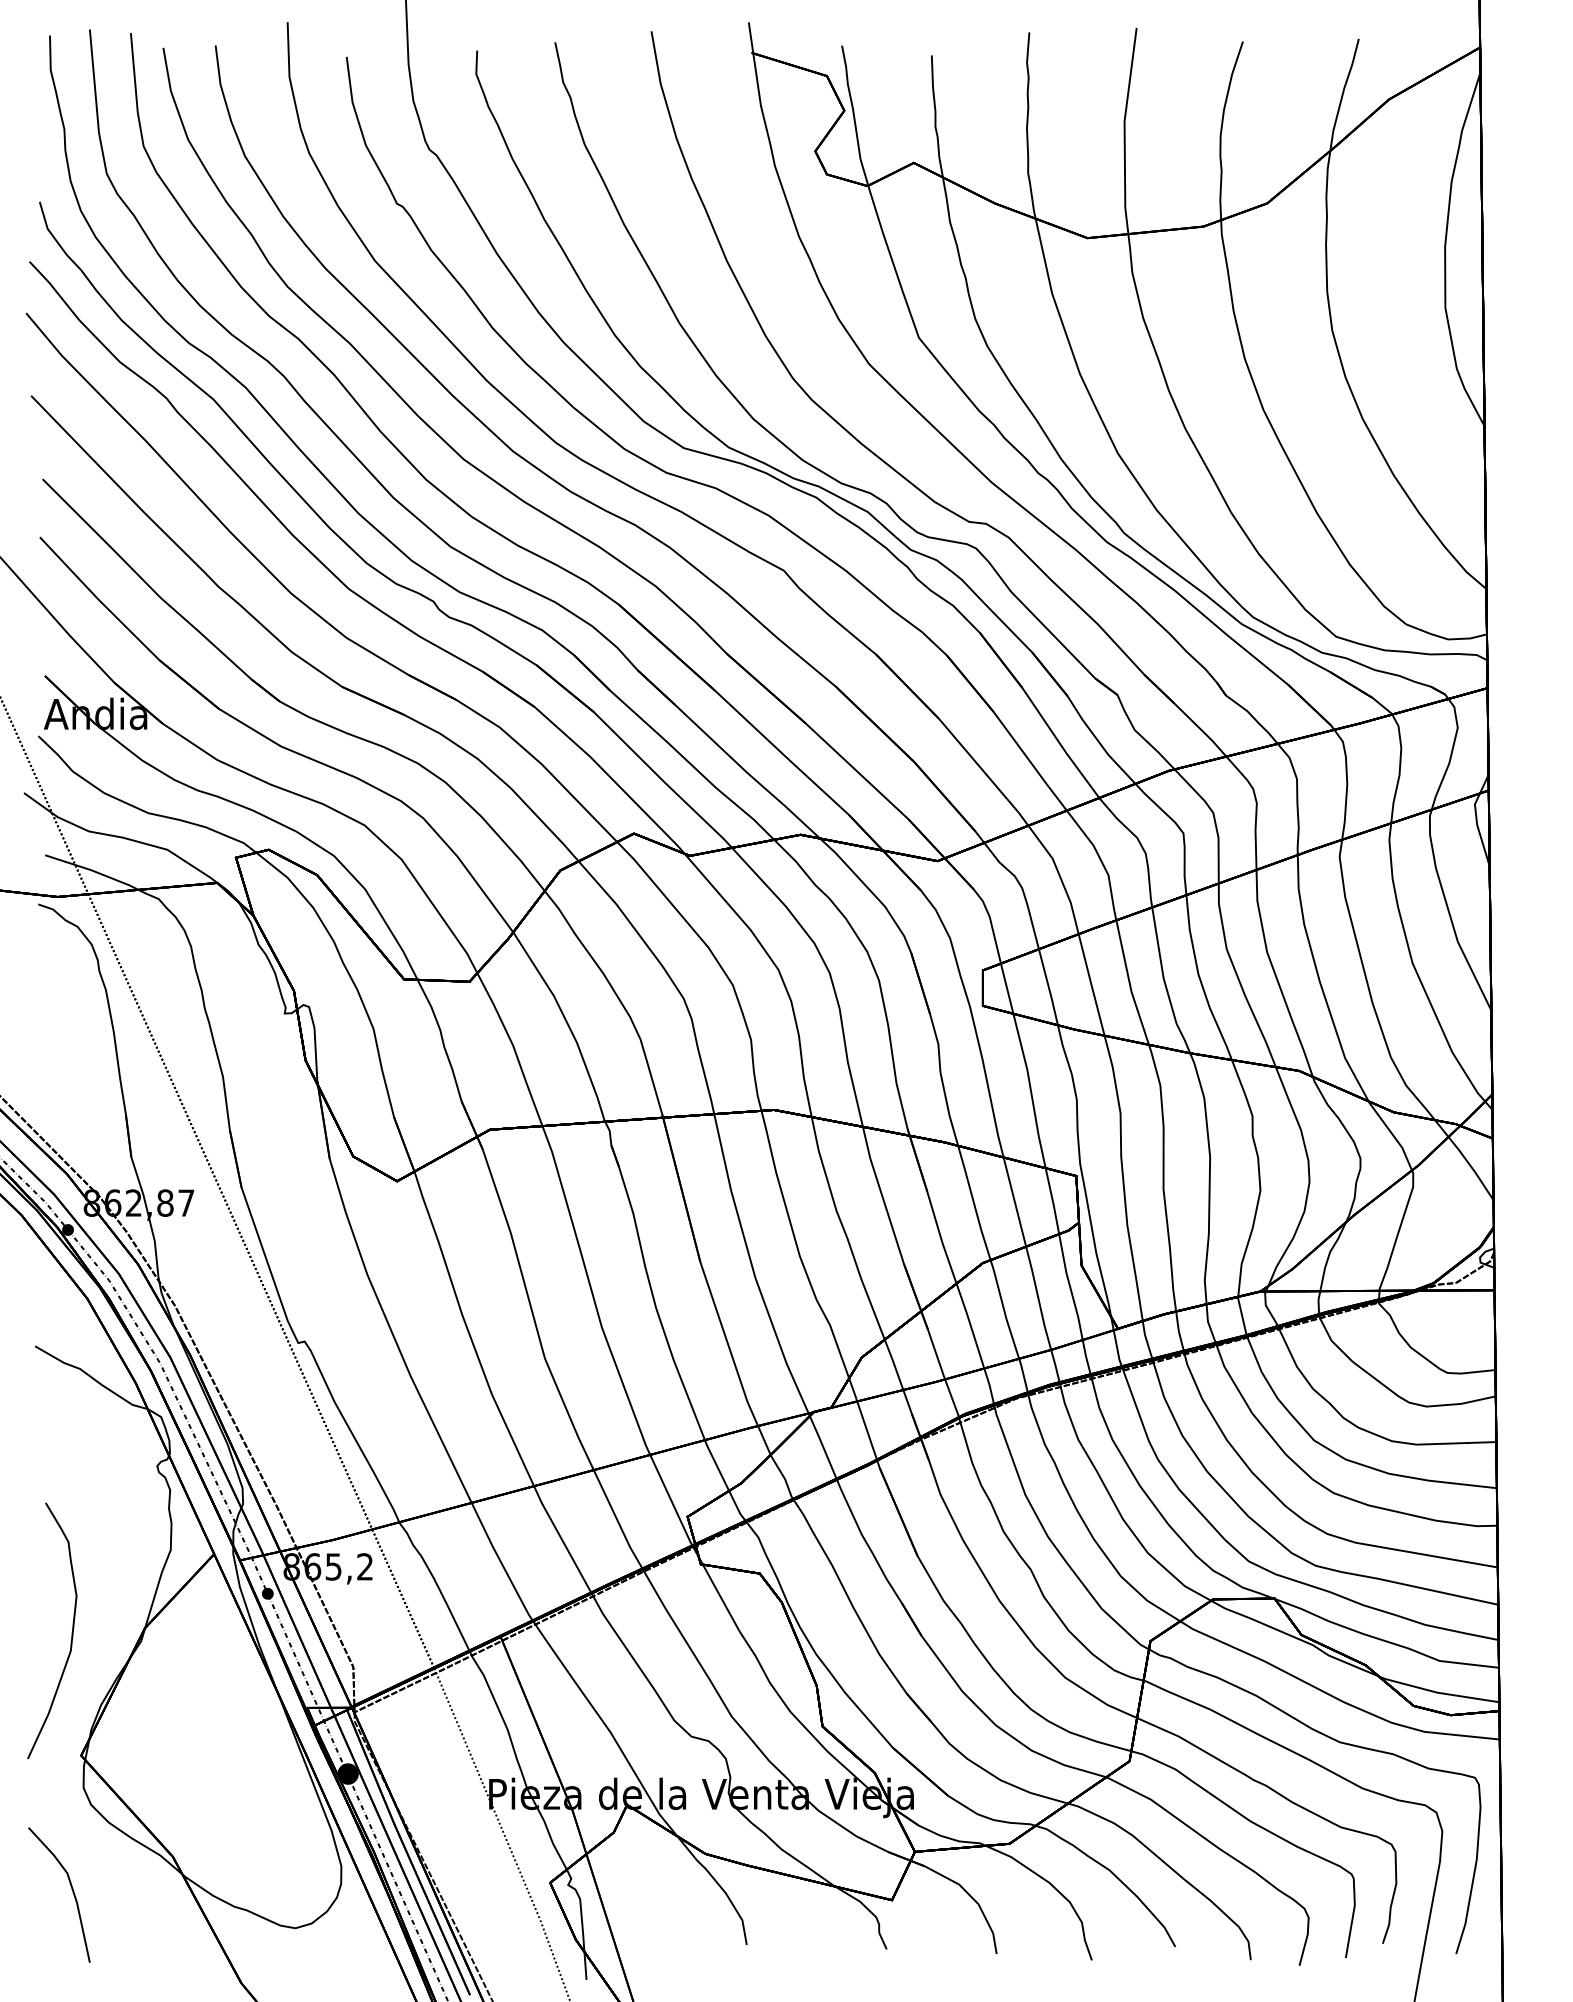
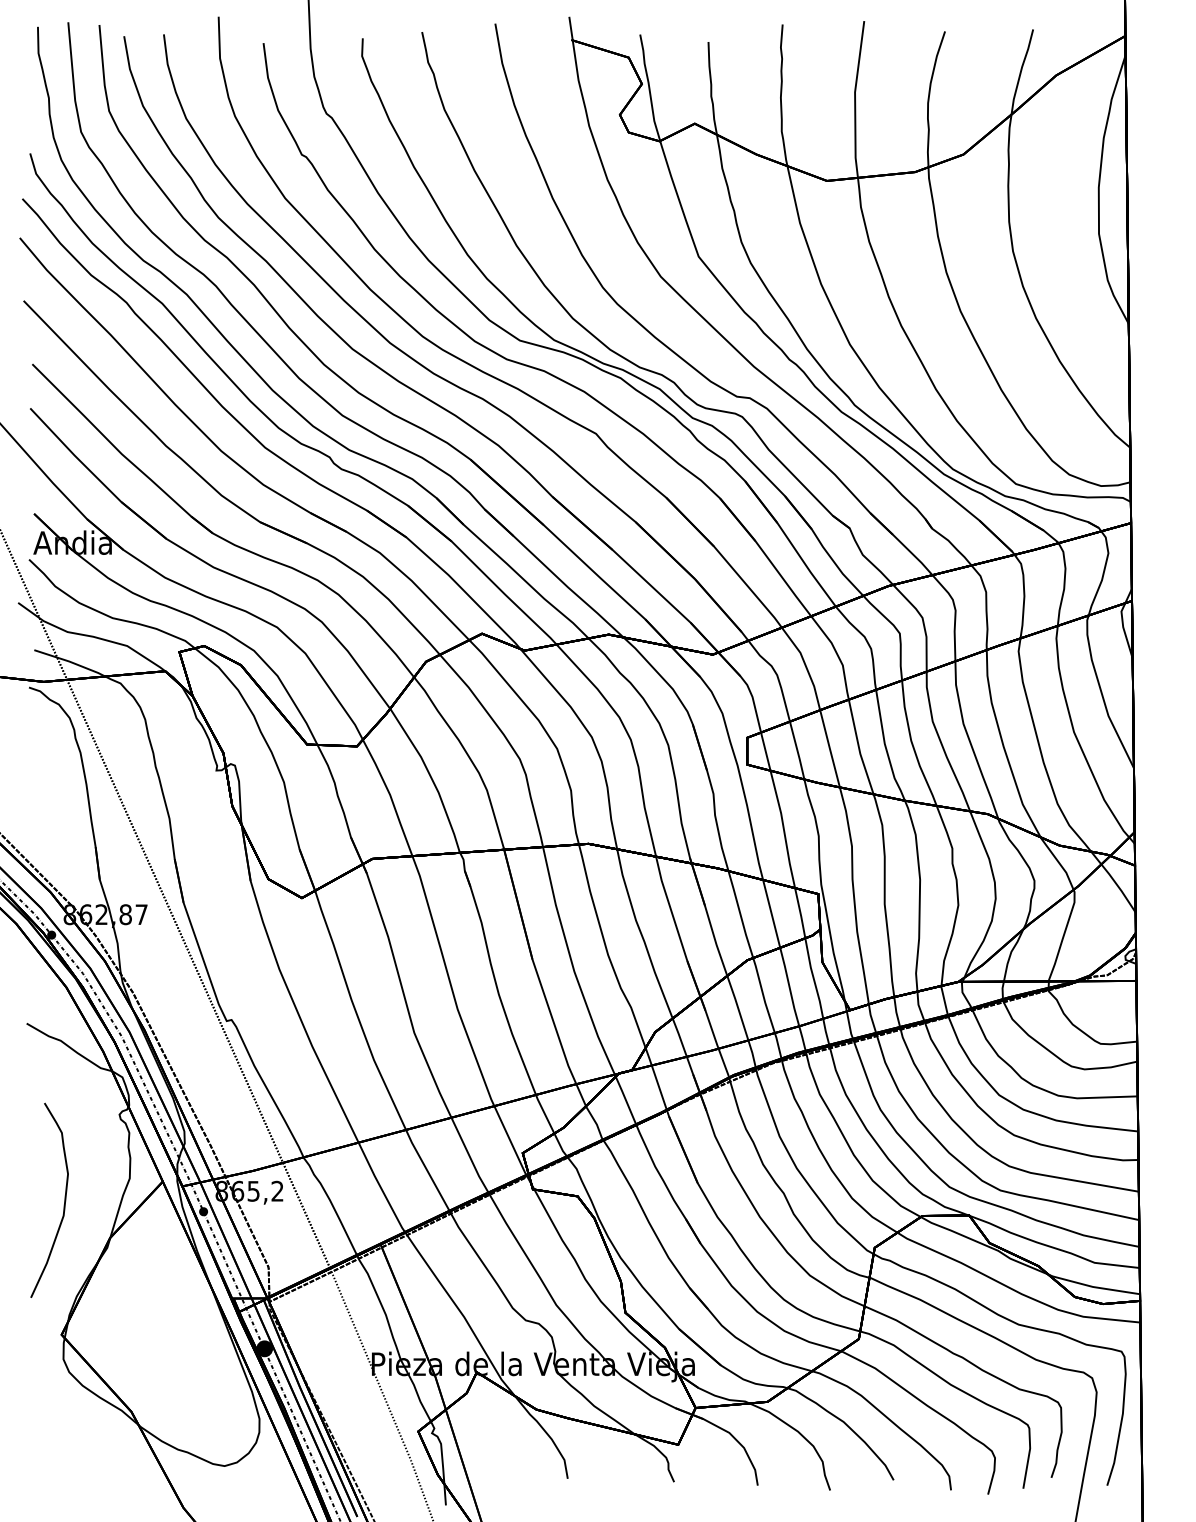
curve: (71, 1632) -> (64, 1201), moved
line: (71, 1889) -> (54, 1436), removed

